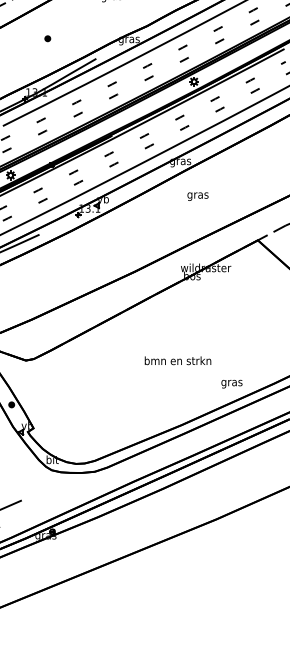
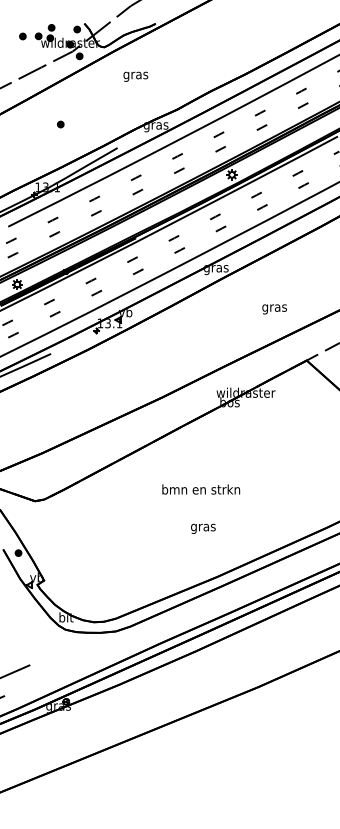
text: (197, 196) -> (274, 309), moved
text: (178, 360) -> (201, 489), moved
text: (232, 383) -> (203, 528), moved

